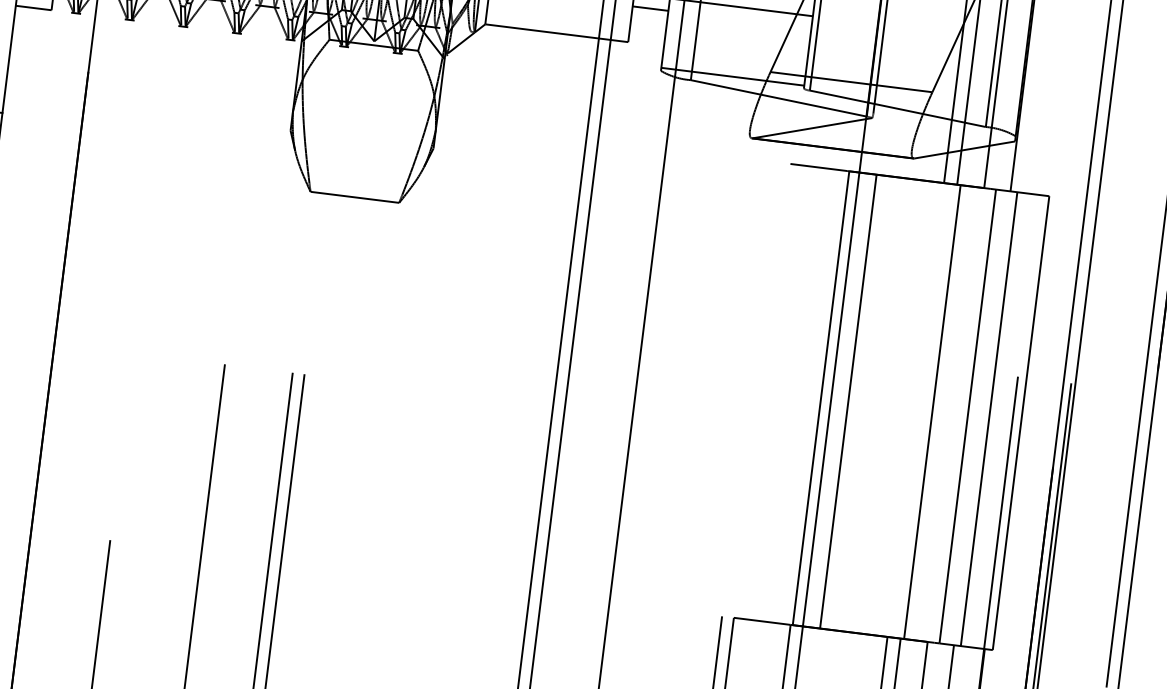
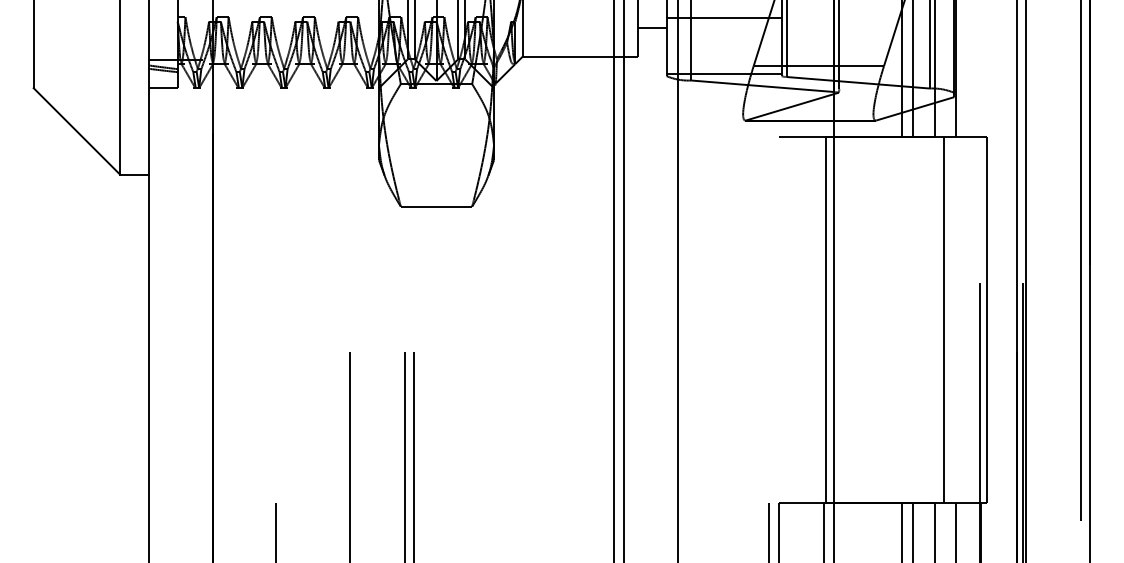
line: (847, 401) -> (847, 319), removed
line: (932, 411) -> (915, 319), removed
line: (989, 418) -> (961, 319), removed

